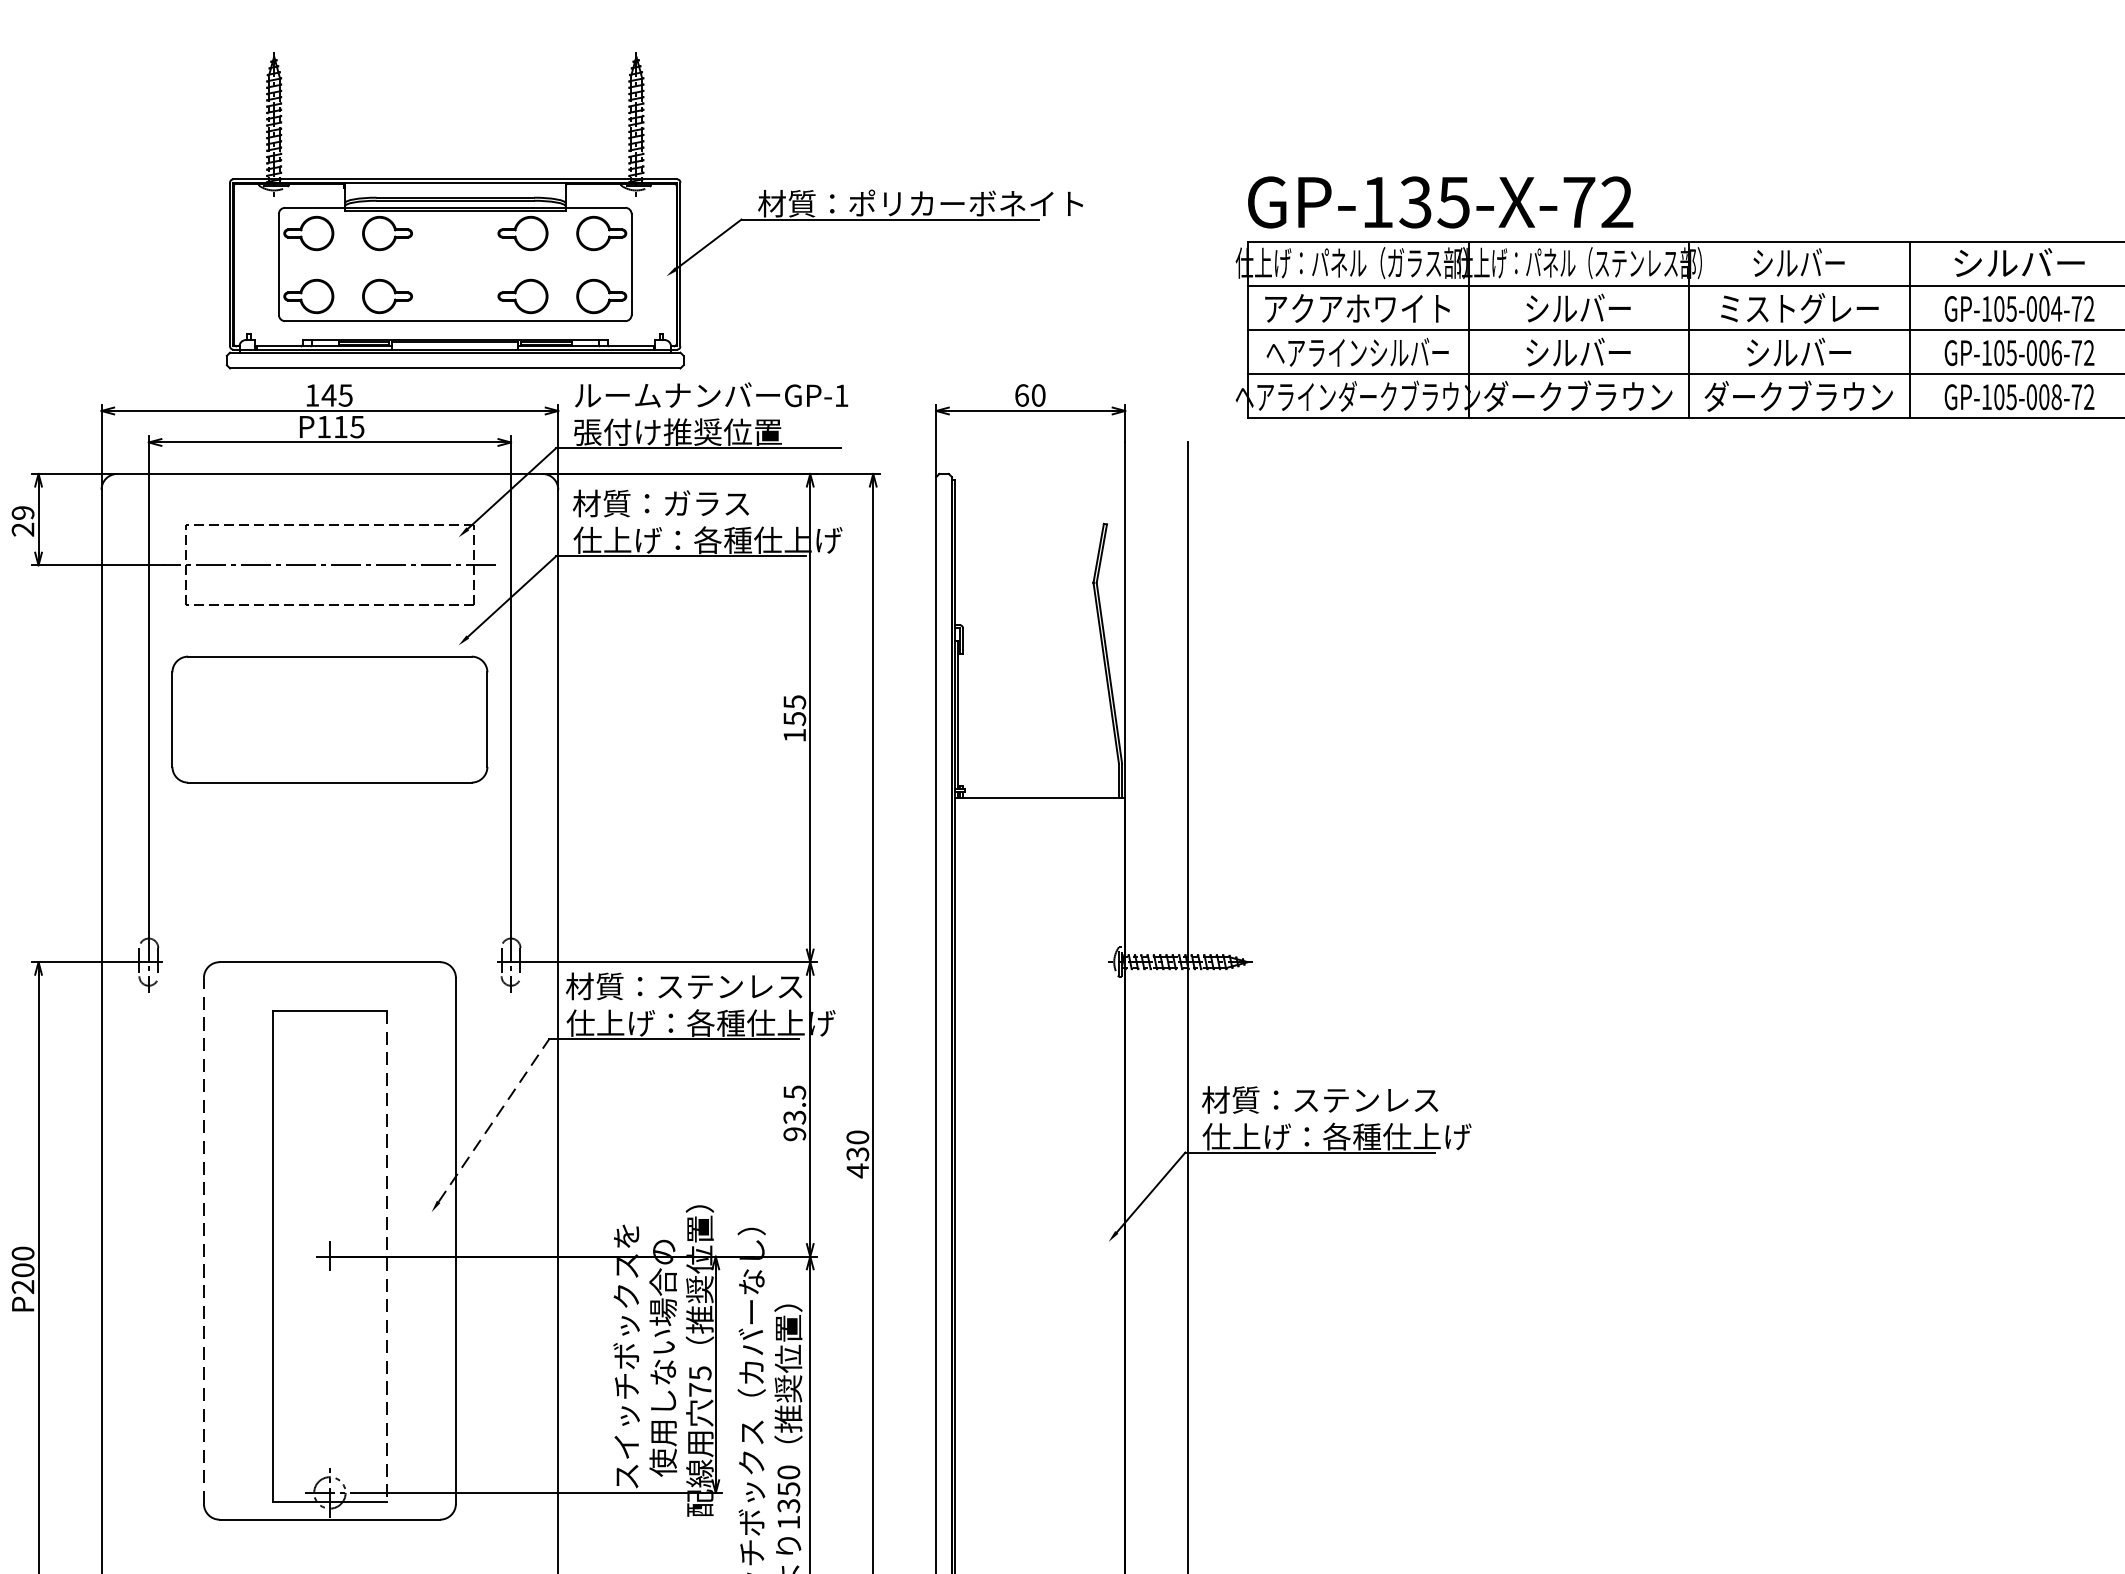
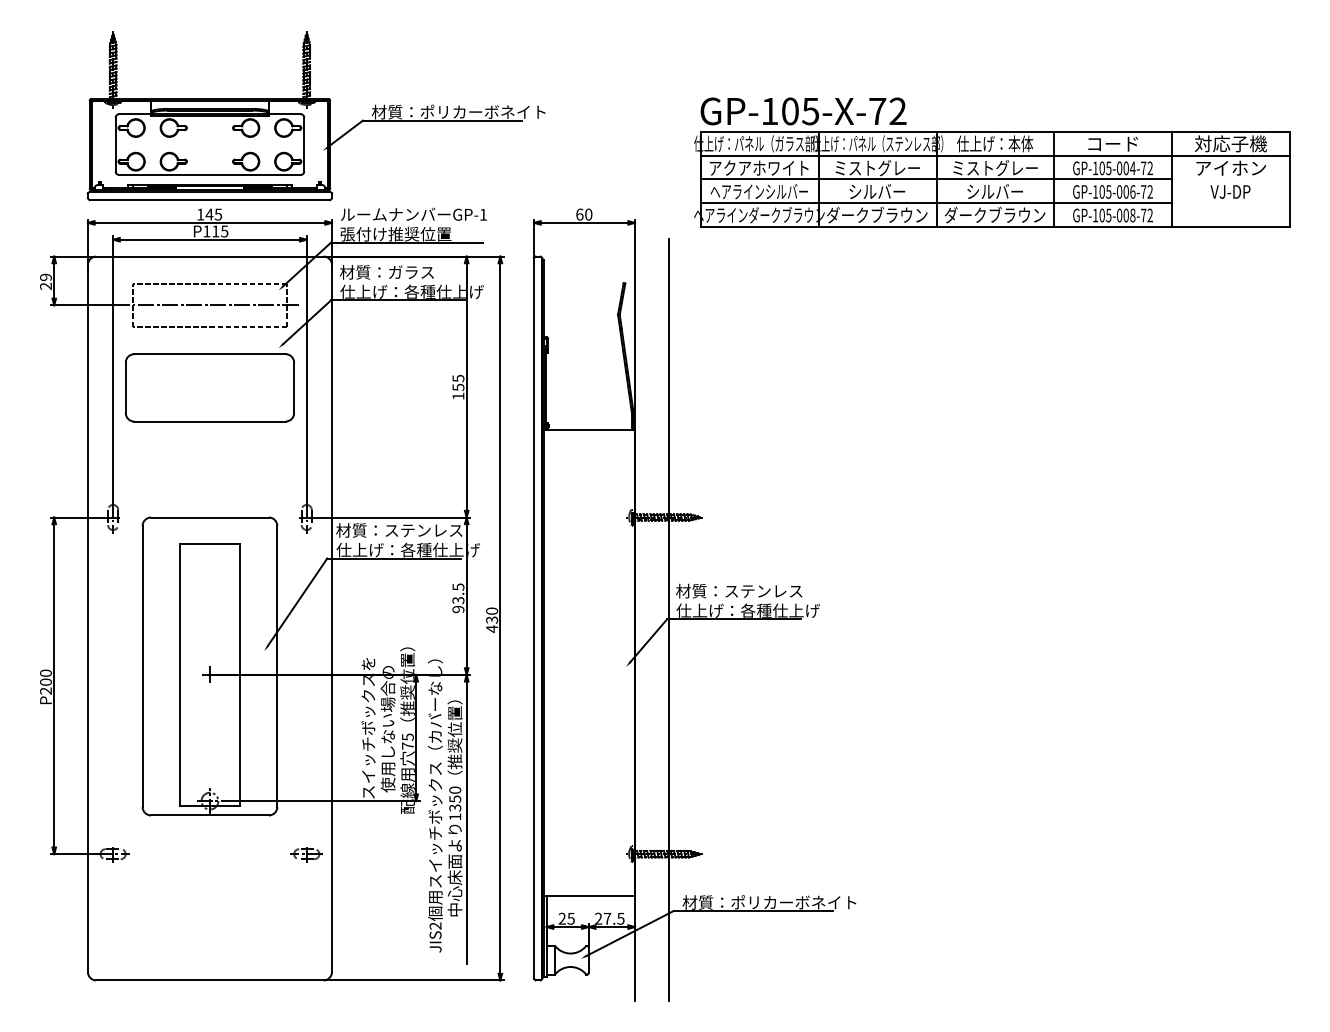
text: (1414, 202) -> (789, 111), GP-135-X-72 -> GP-105-X-72
part: (652, 211) -> (315, 116), moved
text: (1799, 262) -> (995, 143), シルバー -> 仕上げ：本体
text: (2018, 262) -> (1112, 143), シルバー -> コード
text: (1578, 309) -> (877, 168), シルバー -> ミストグレー
line: (493, 1121) -> (297, 602), dashed -> solid
line: (203, 1240) -> (142, 666), dashed -> solid
line: (387, 1257) -> (240, 675), dashed -> solid

